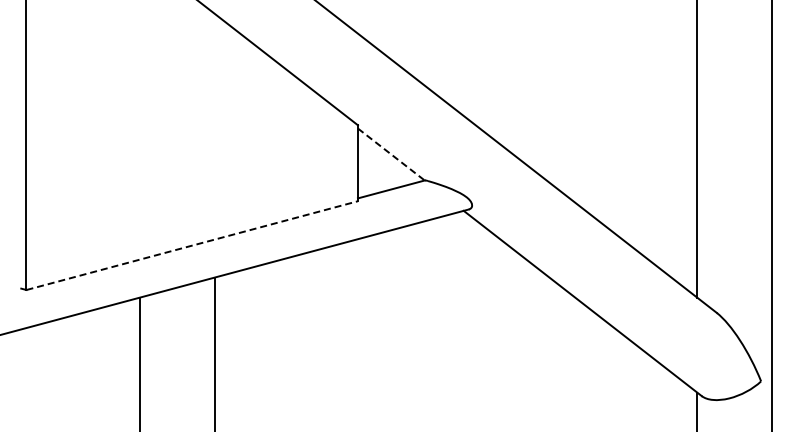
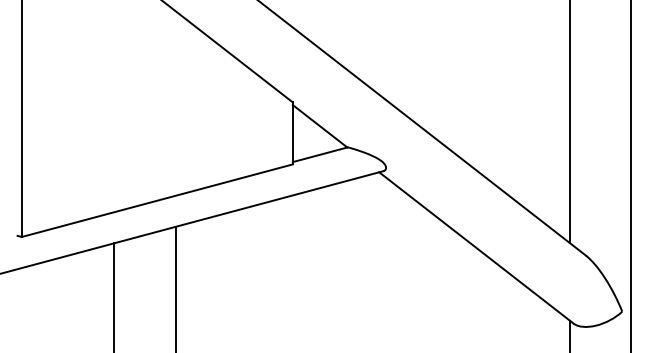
line: (391, 154) -> (320, 126), dashed -> solid
line: (192, 245) -> (157, 200), dashed -> solid

